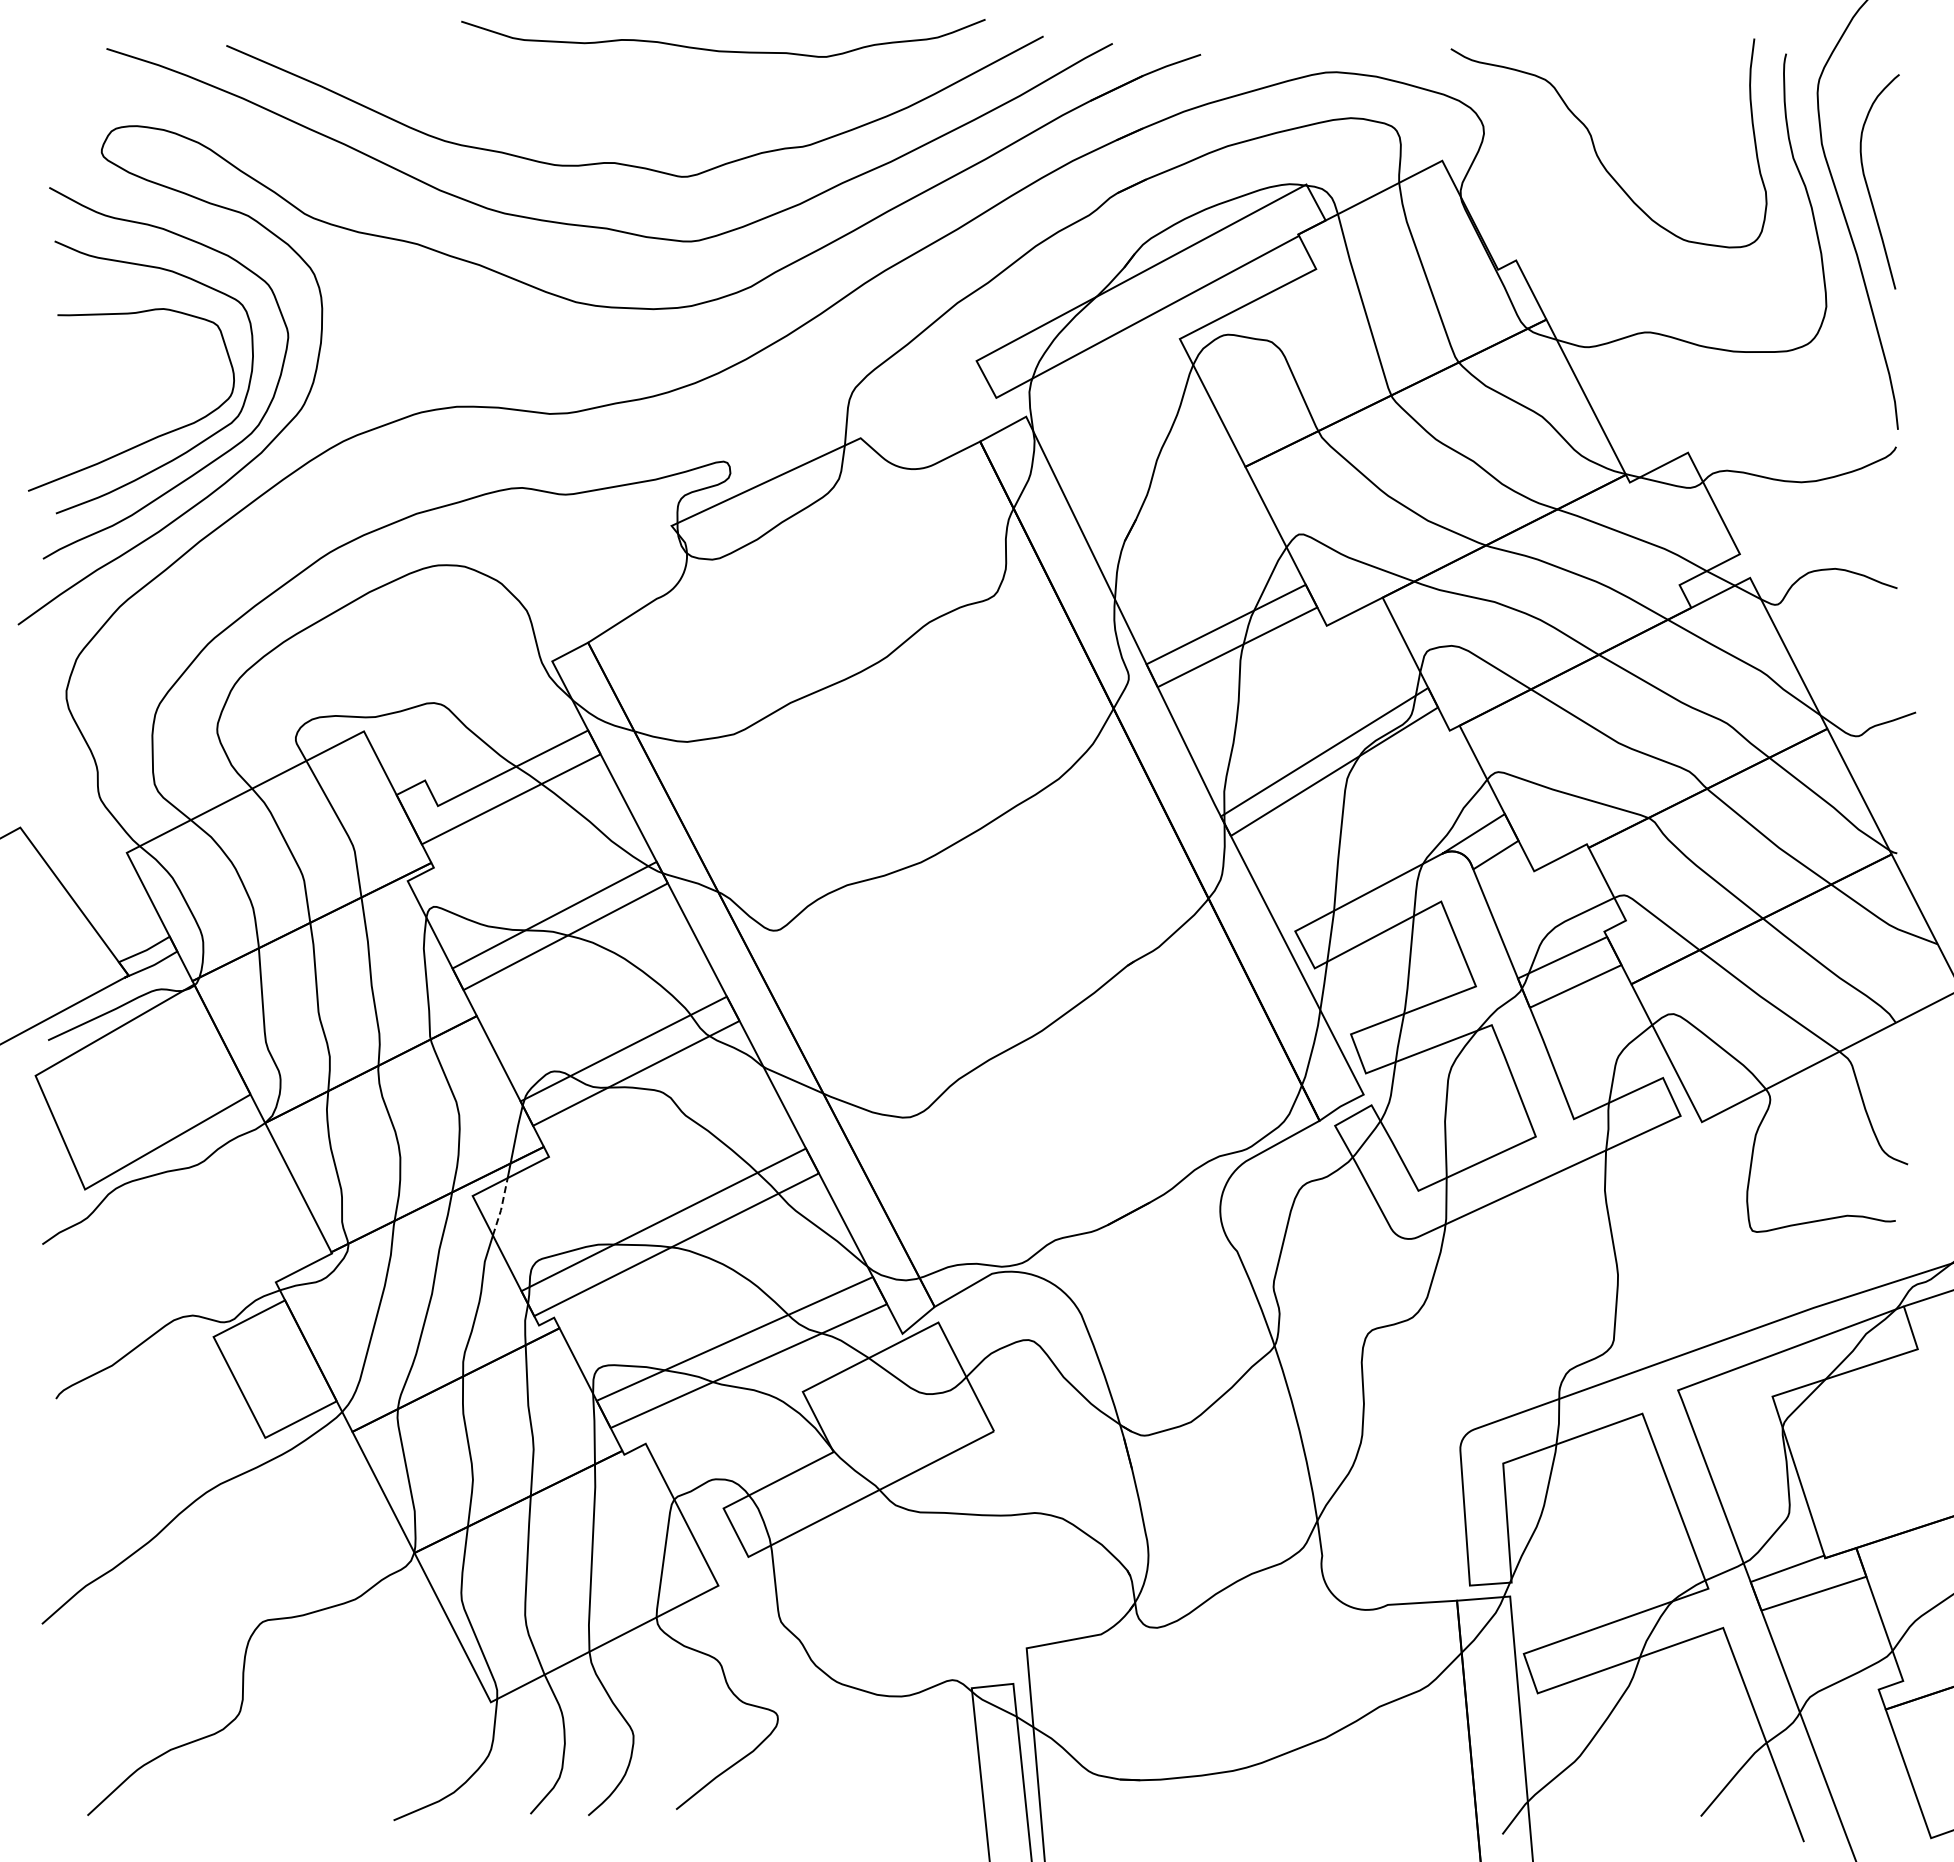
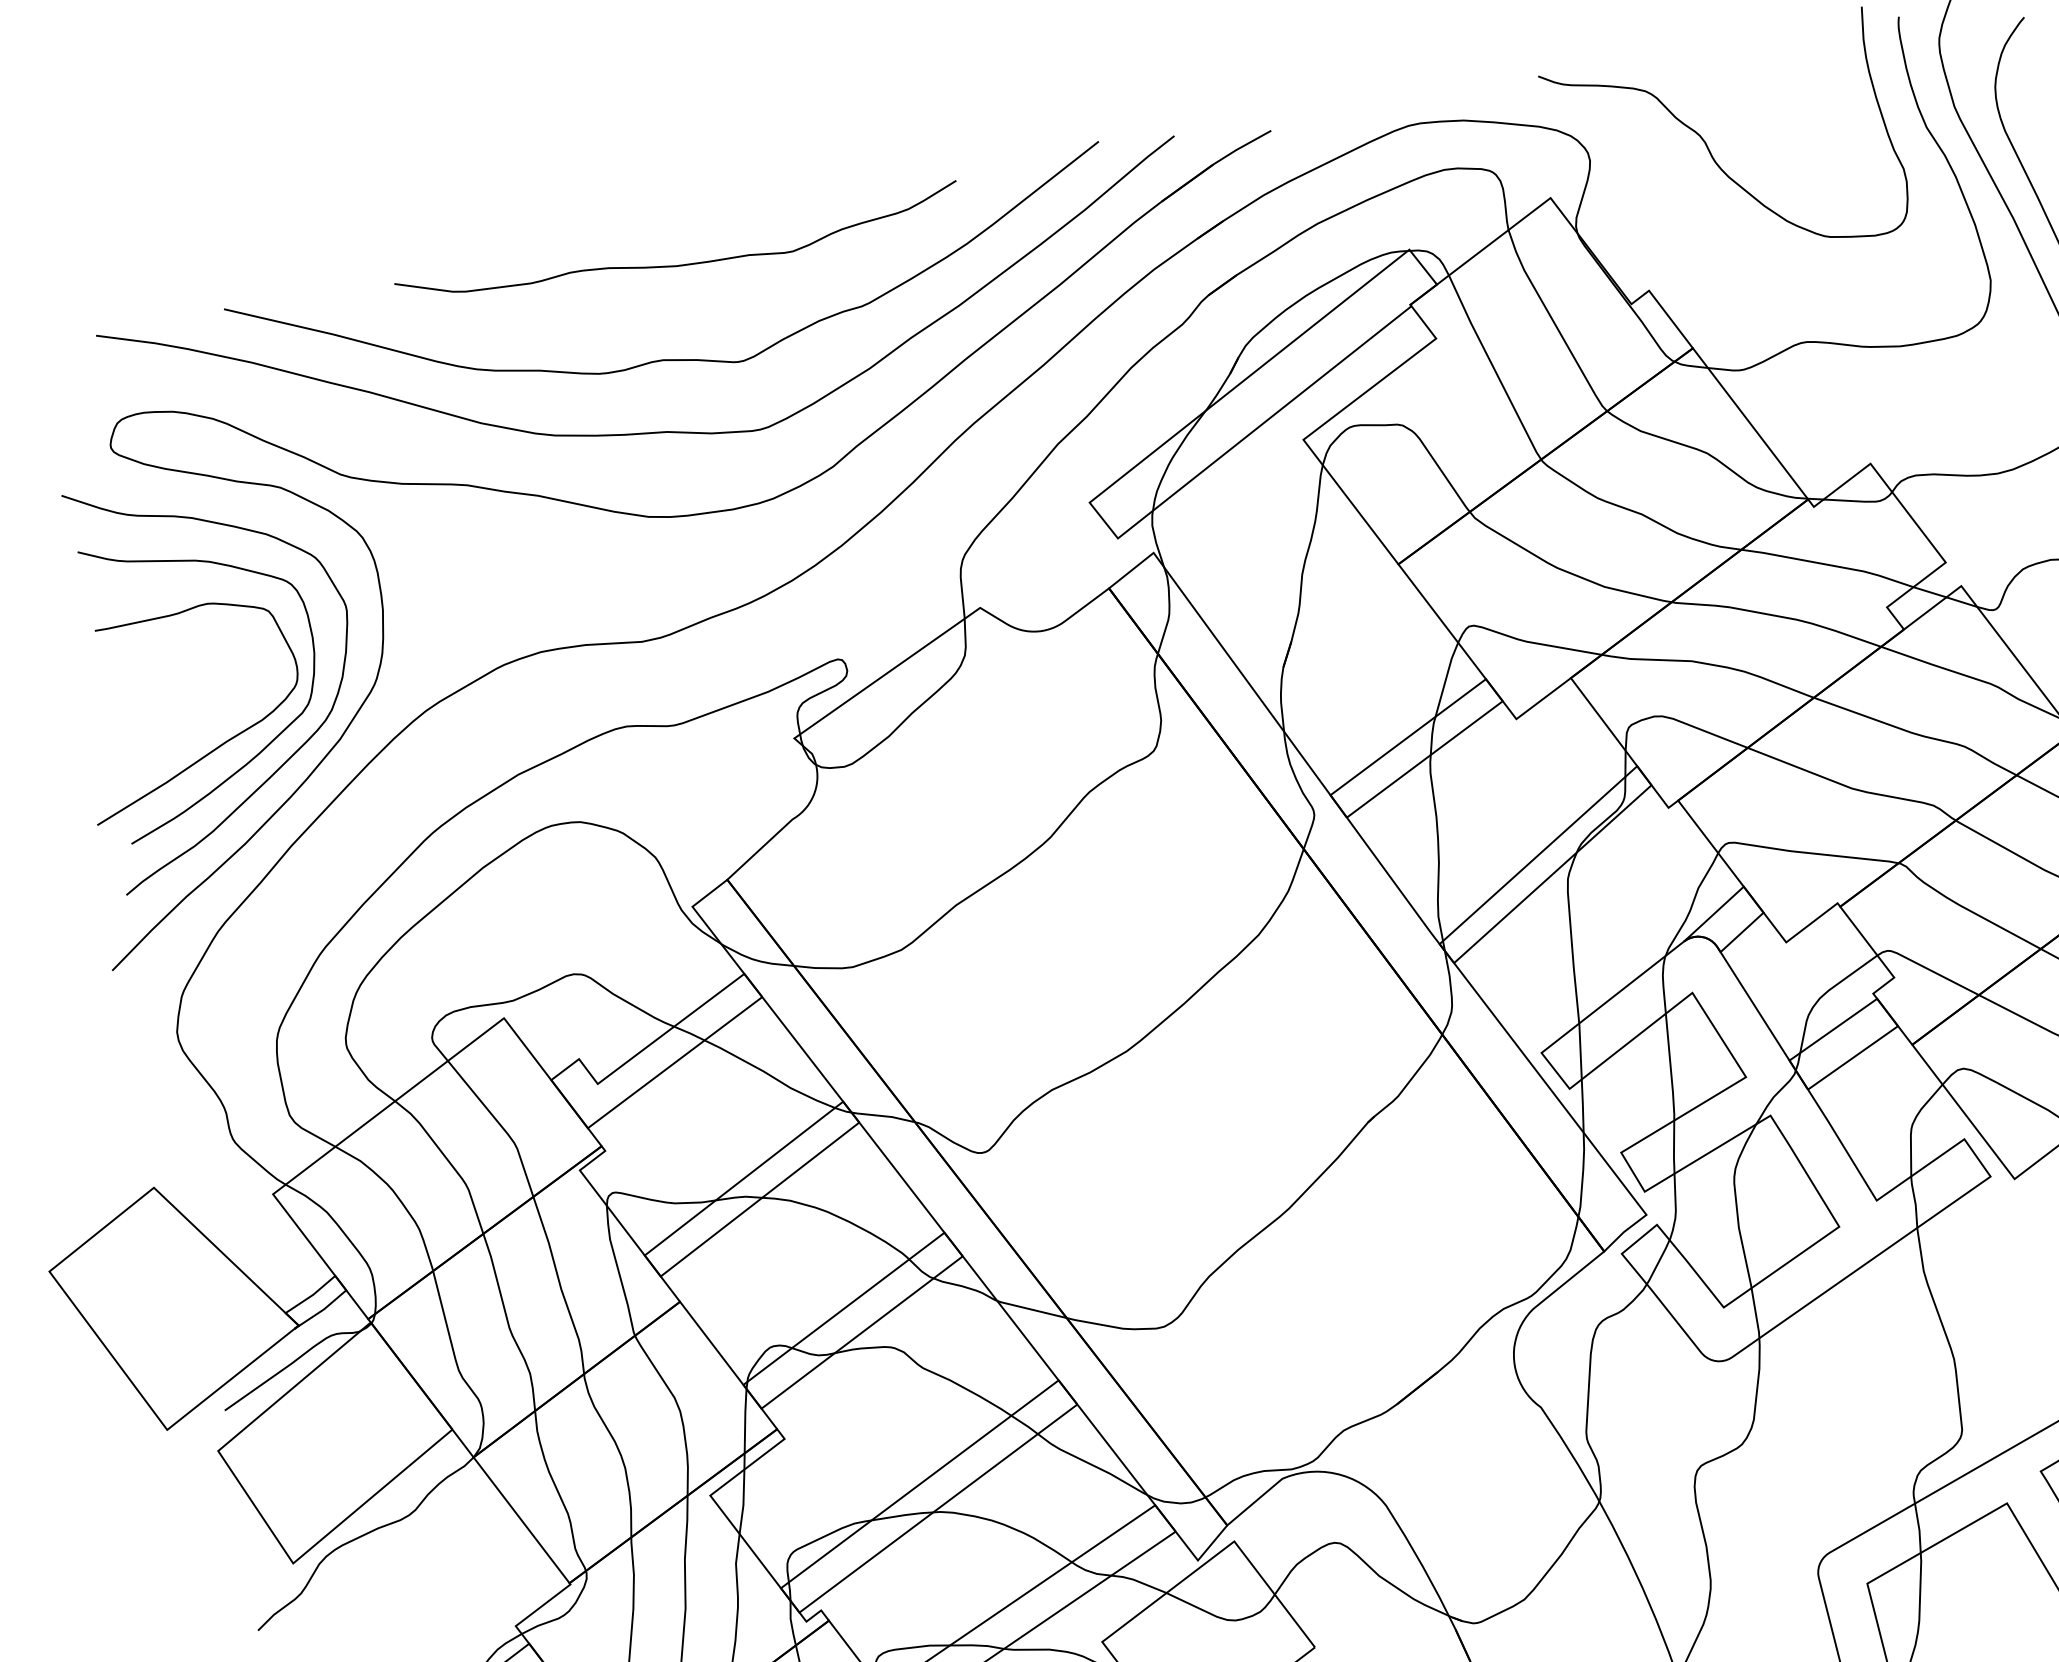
curve: (723, 50) -> (681, 264), moved
line: (501, 1207) -> (743, 1502), dashed -> solid

